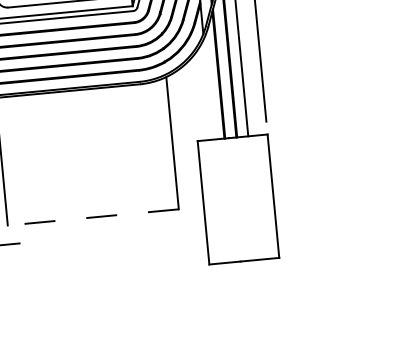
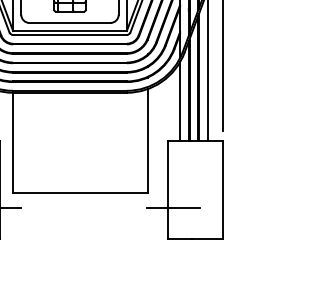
line: (209, 88) -> (180, 101), added
line: (93, 217) -> (80, 193), dashed -> solid
line: (212, 225) -> (173, 208), added

